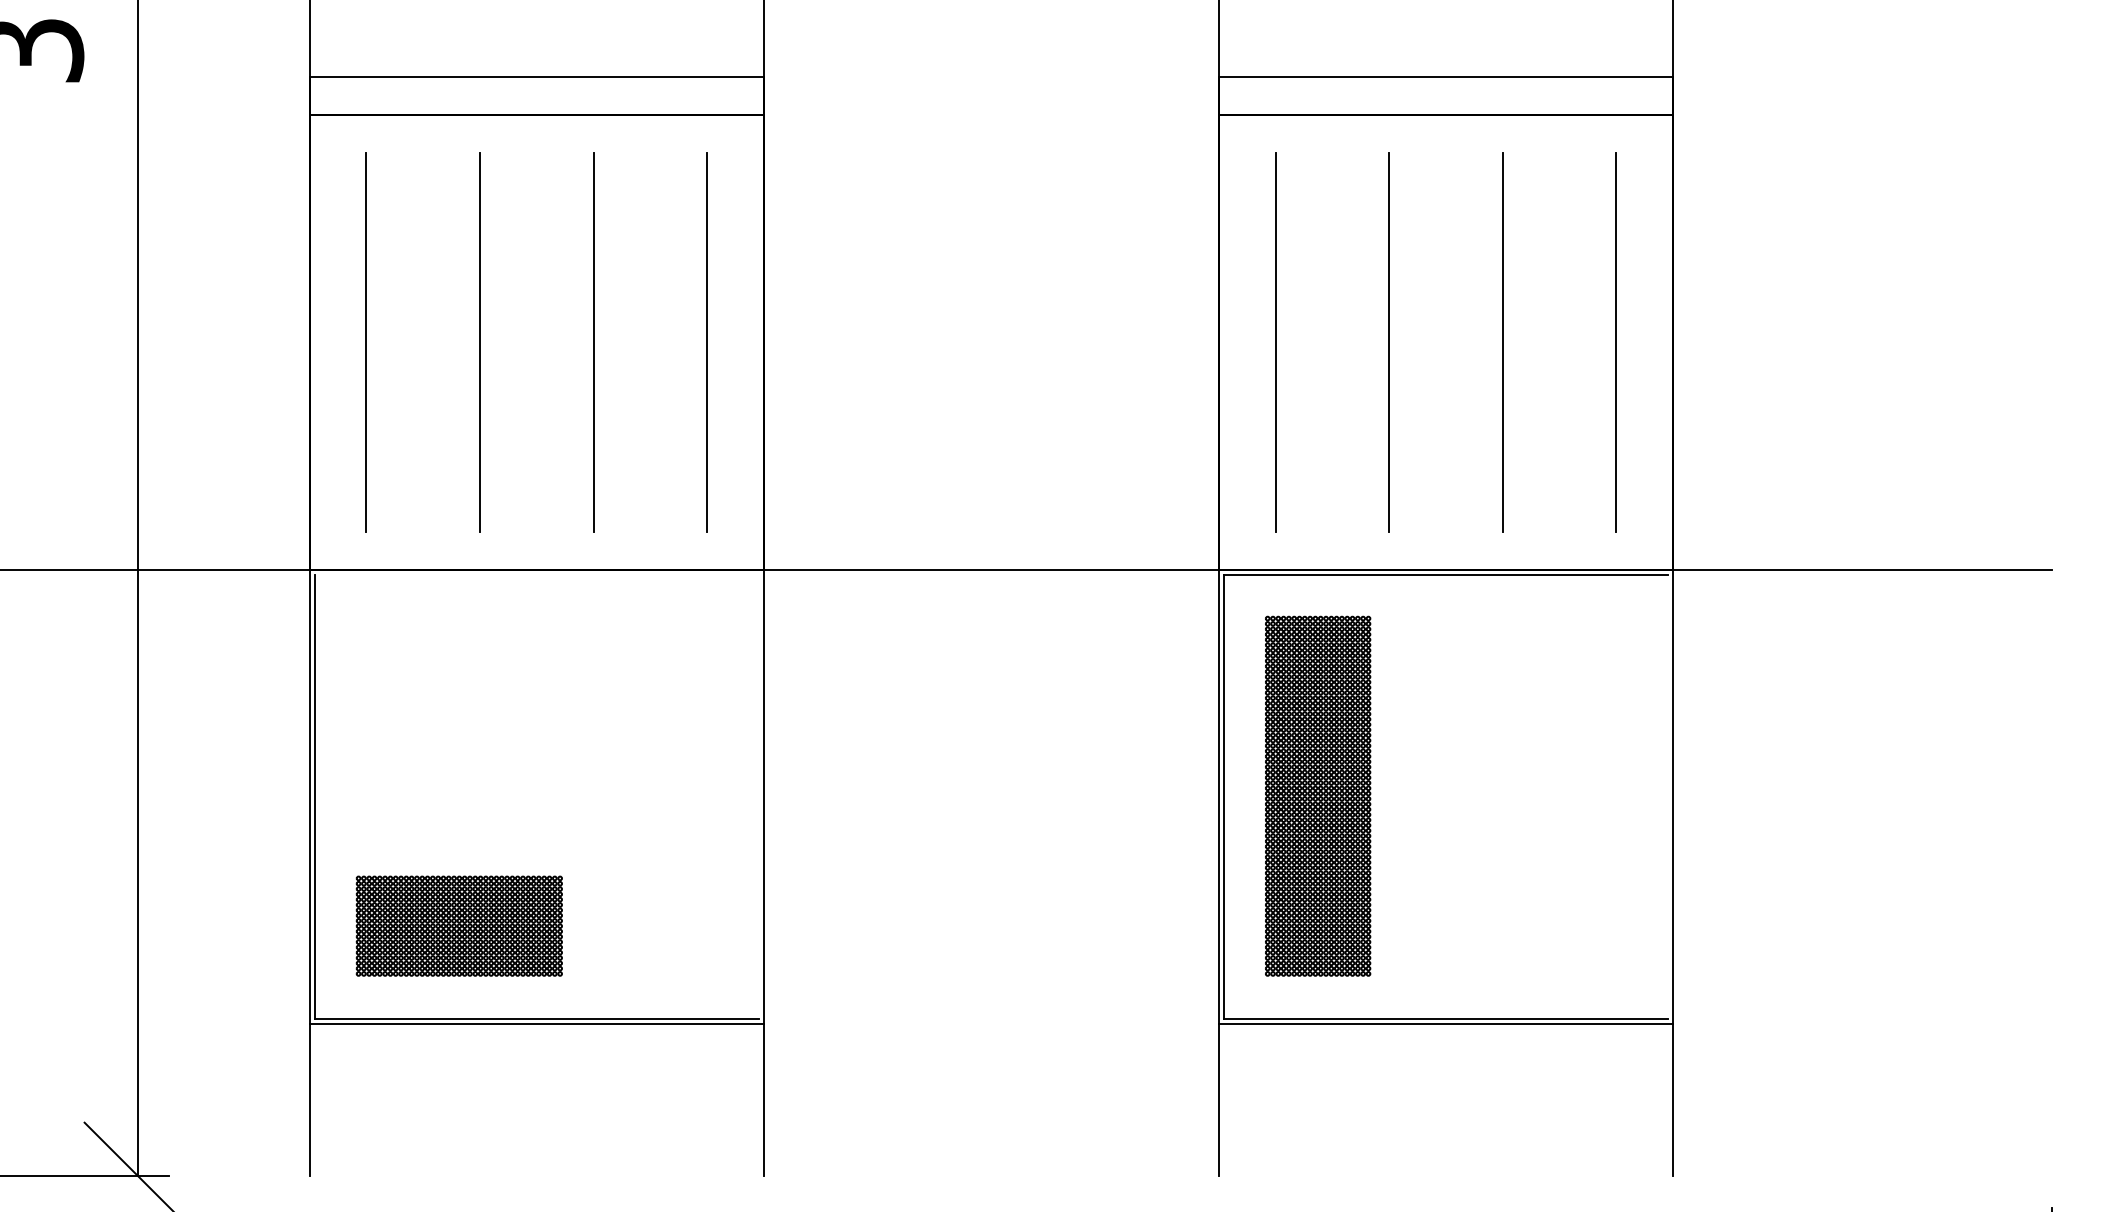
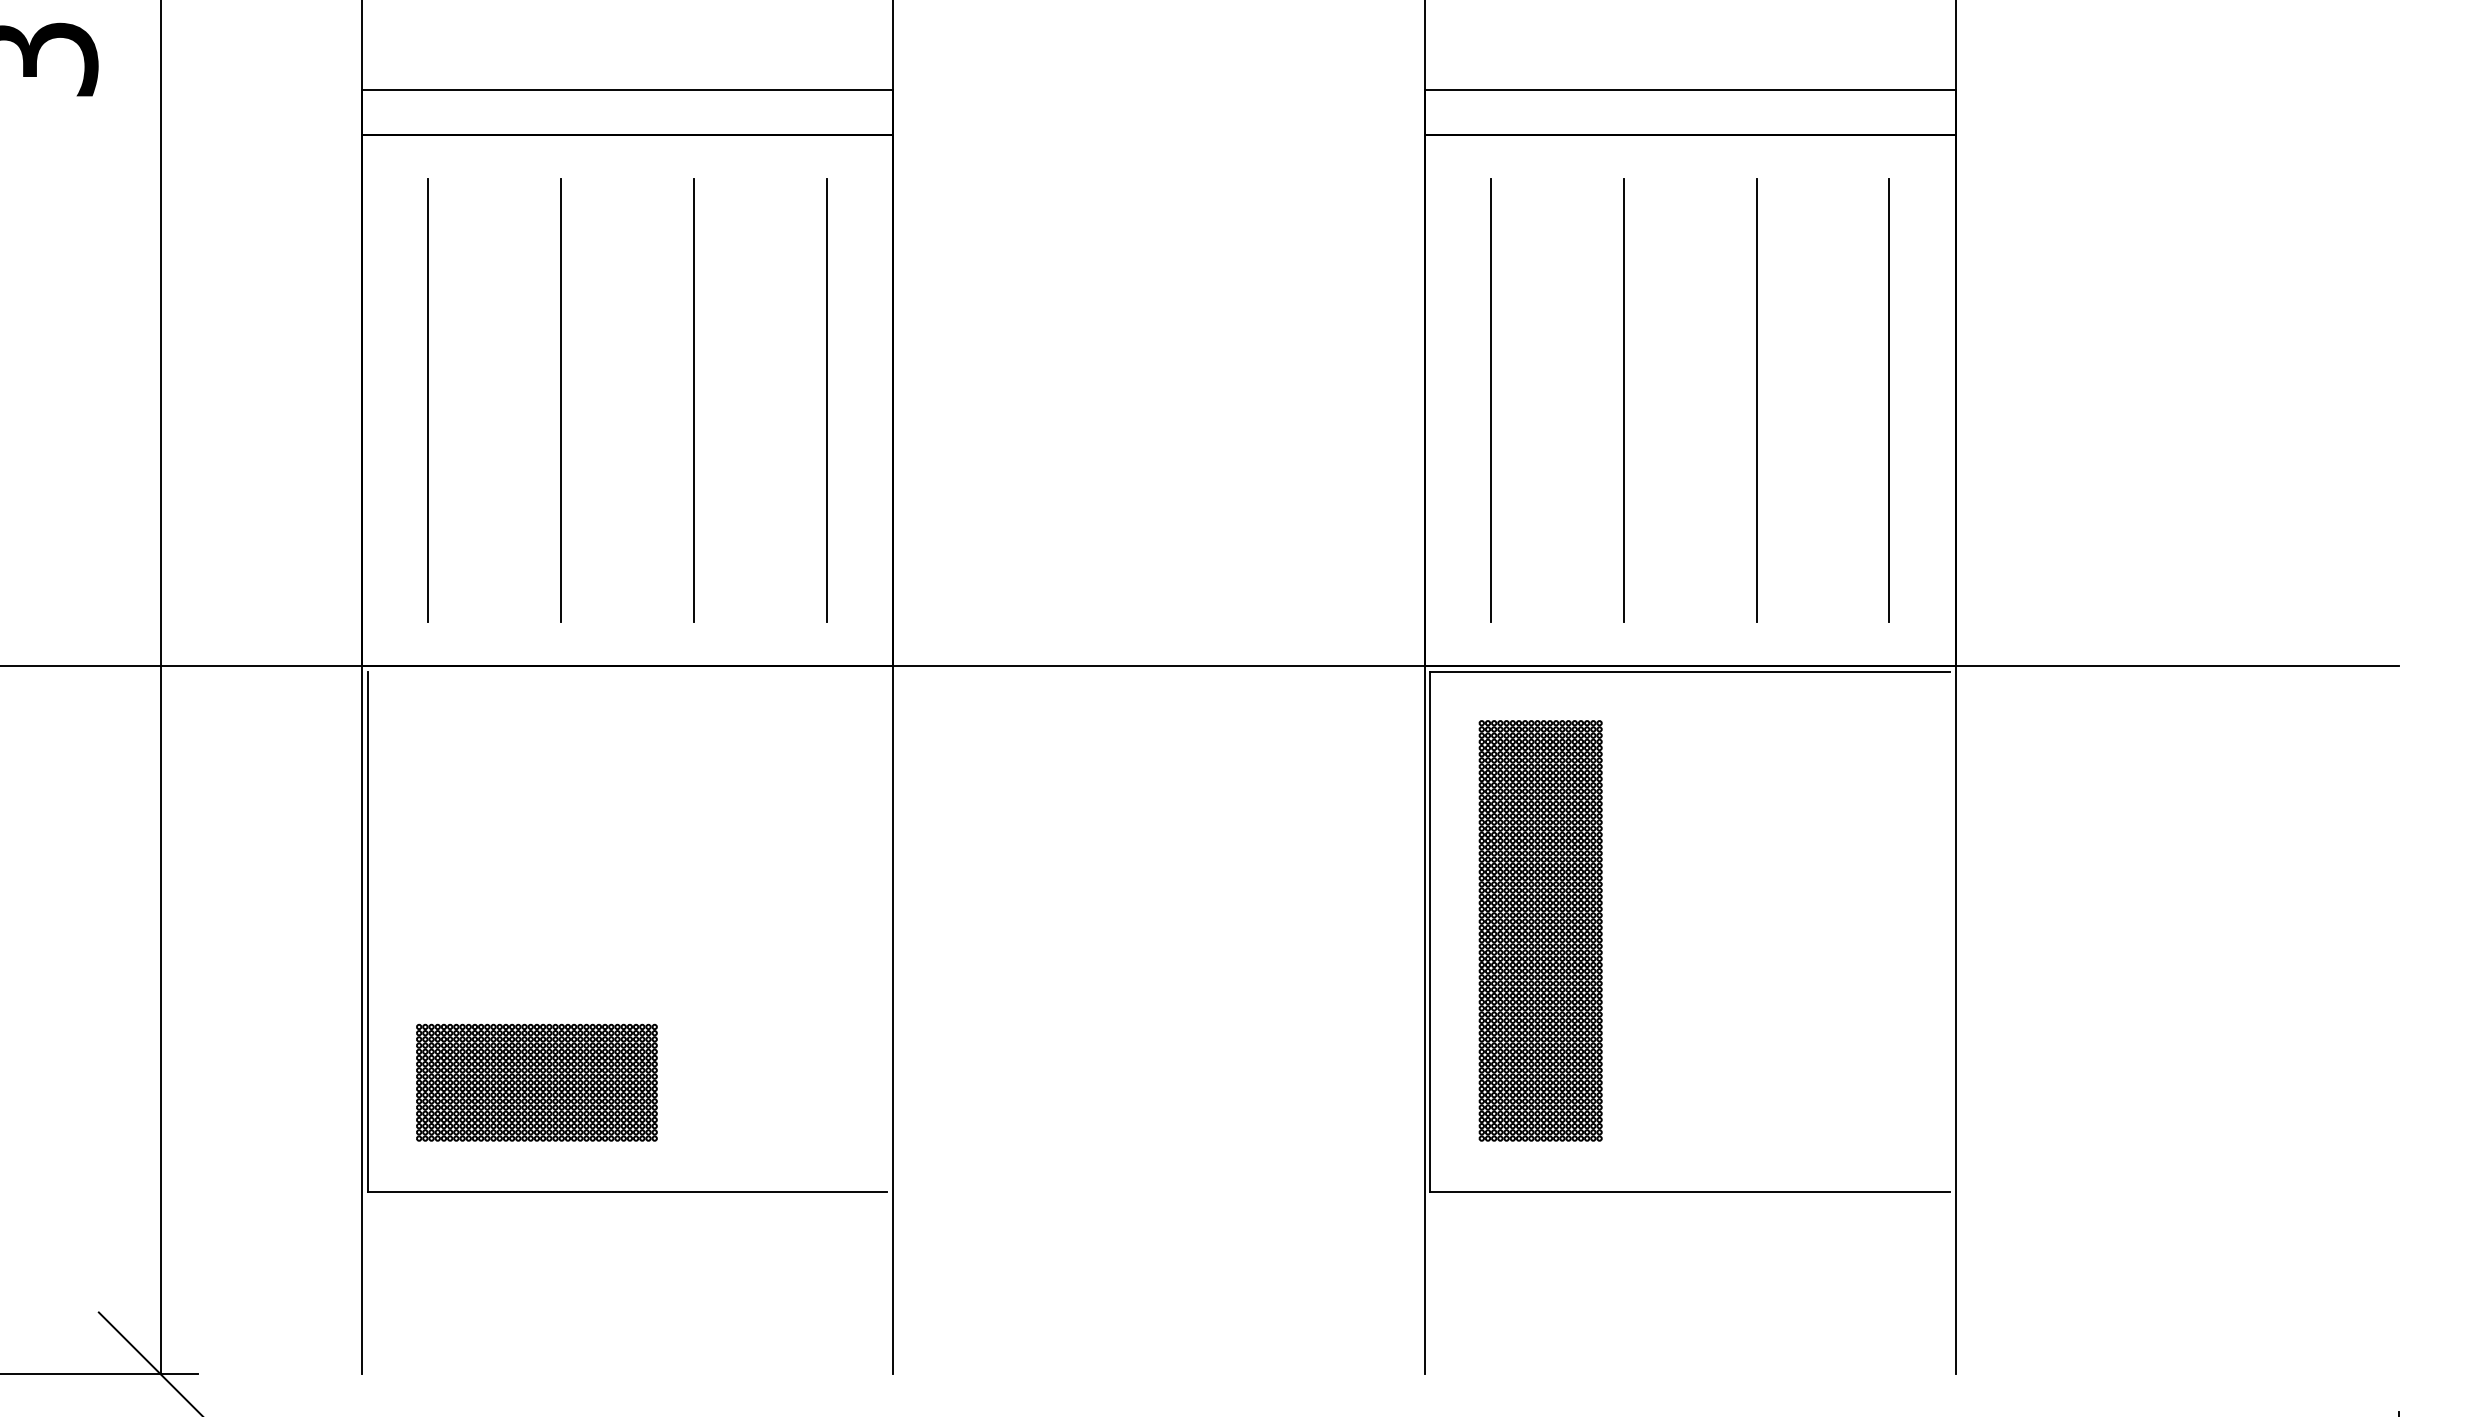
line: (536, 1024) -> (627, 1197), removed
line: (1445, 1024) -> (1689, 1197), removed

